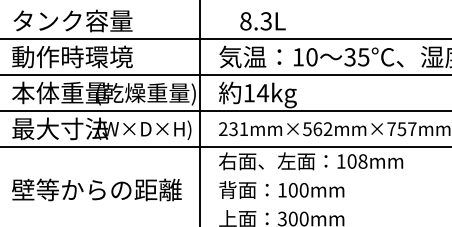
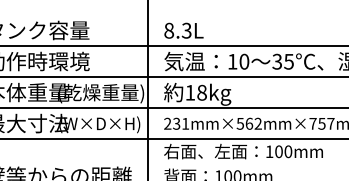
text: (262, 21) -> (183, 30), moved
text: (262, 93) -> (201, 93), 14kg -> 18kg
text: (362, 161) -> (287, 151), 108mm -> 100mm

